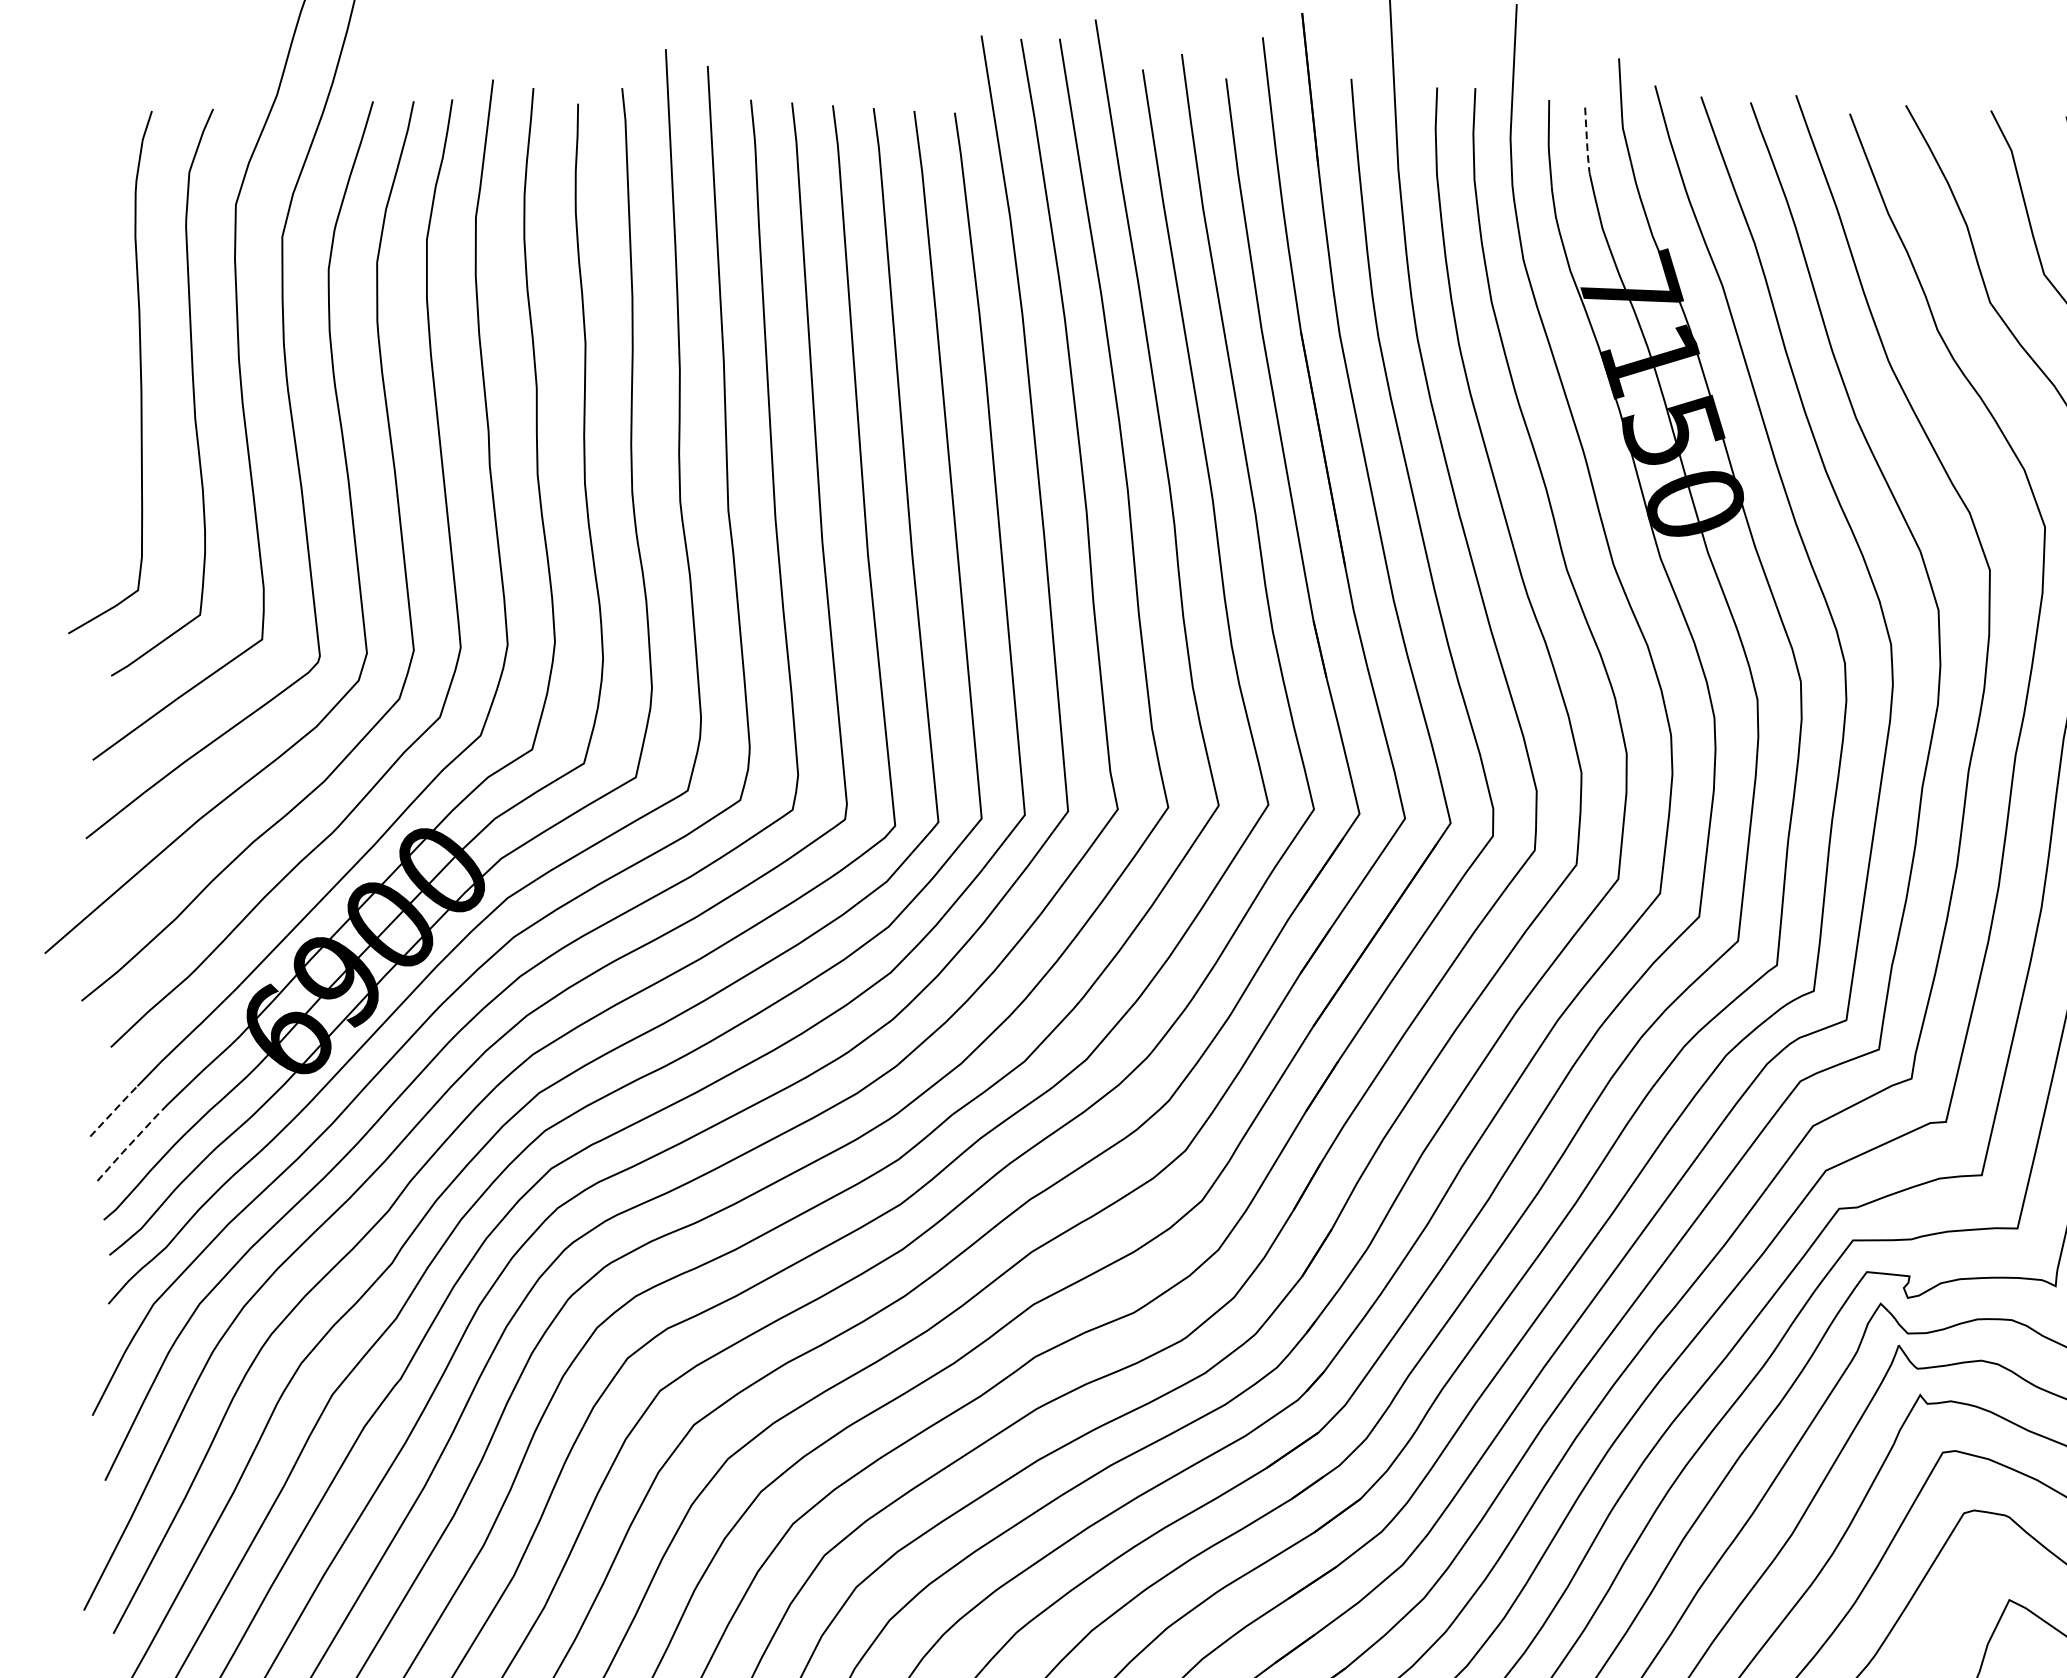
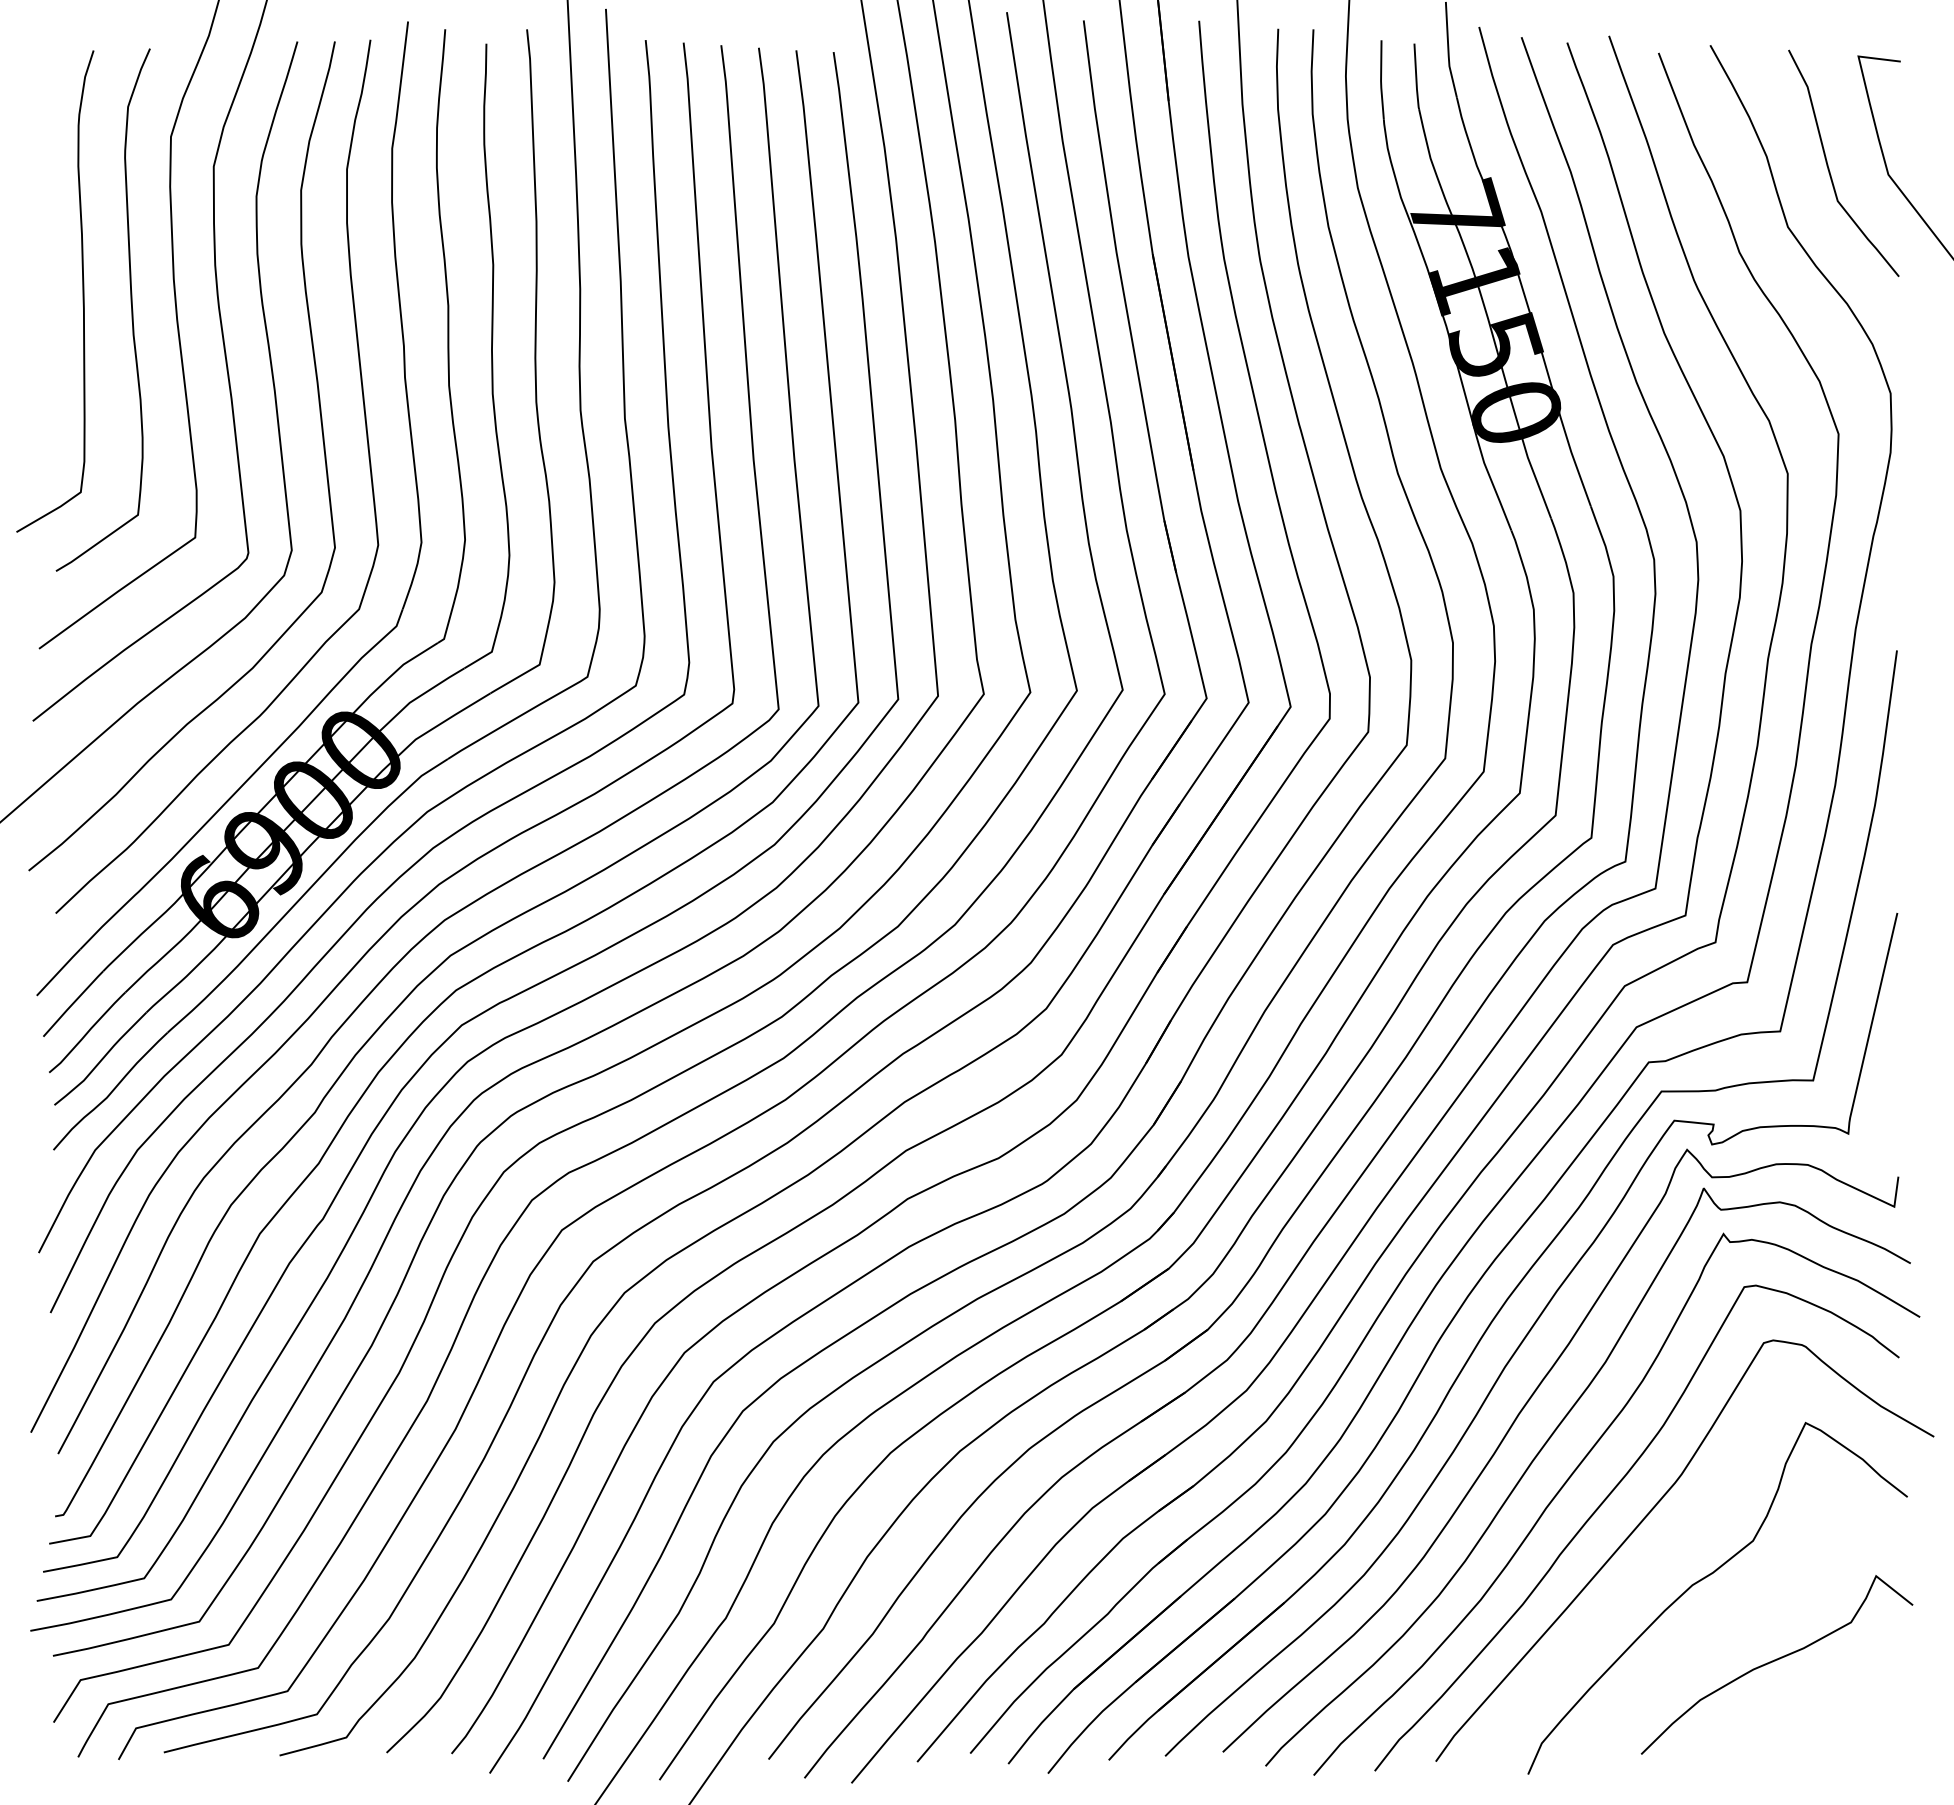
line: (1587, 140) -> (1416, 77), dashed -> solid
line: (114, 1110) -> (59, 971), dashed -> solid
line: (130, 1144) -> (73, 1003), dashed -> solid

